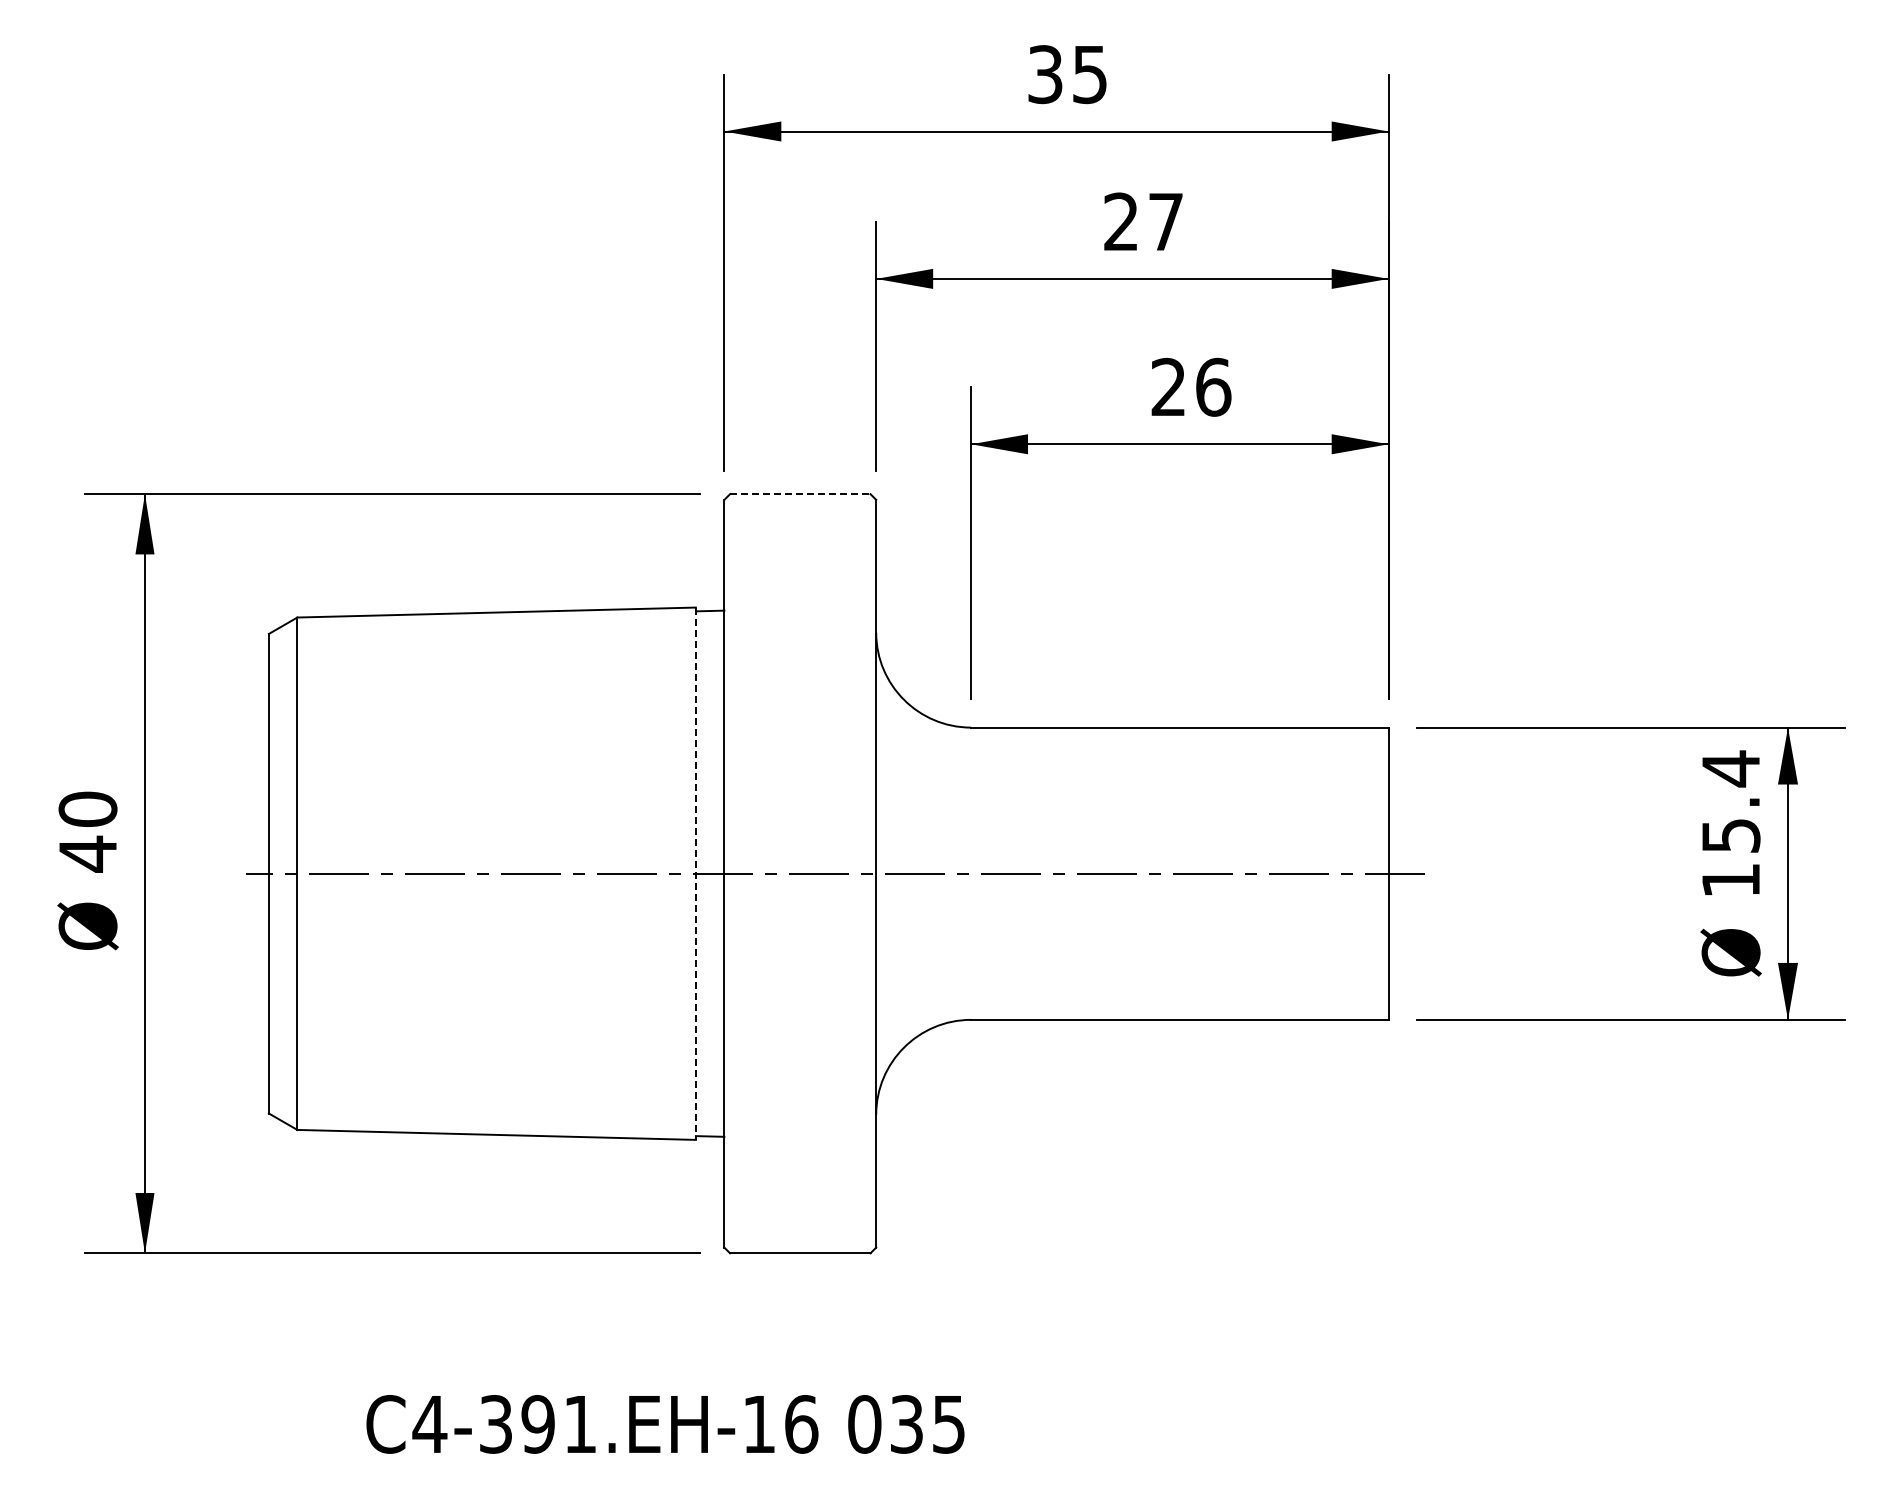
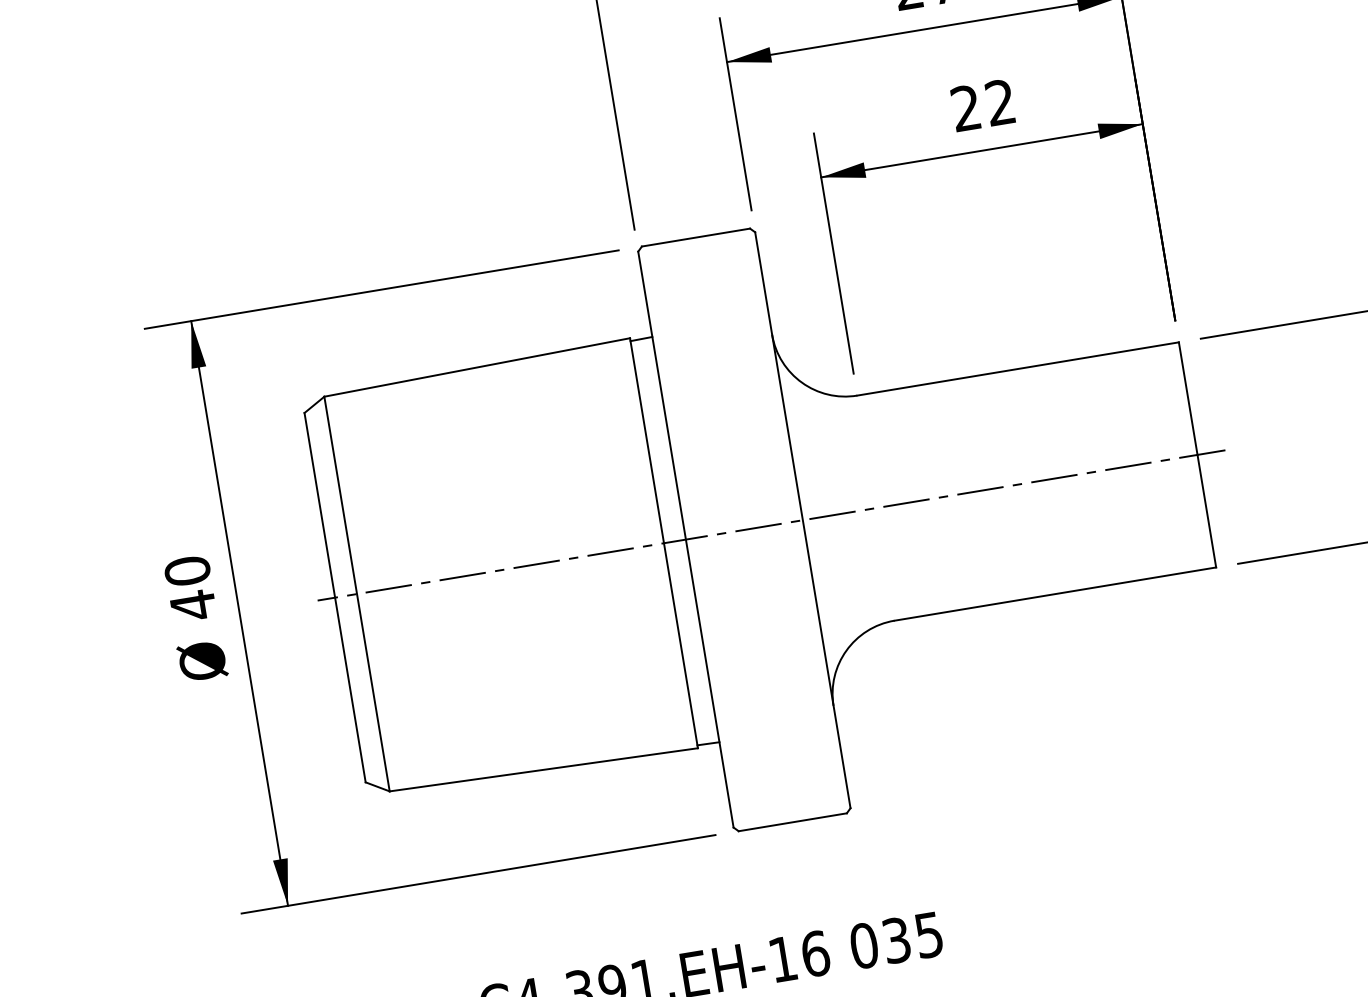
text: (1213, 386) -> (1000, 101), 26 -> 22
line: (800, 494) -> (696, 237), dashed -> solid
line: (695, 874) -> (663, 543), dashed -> solid

